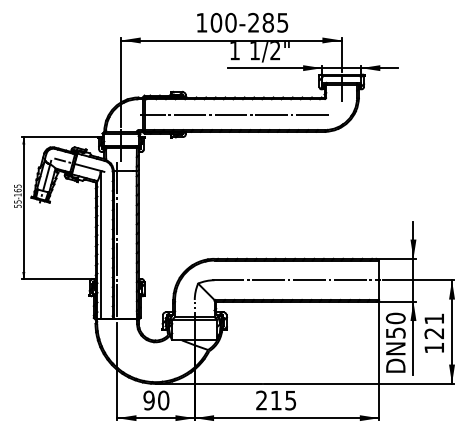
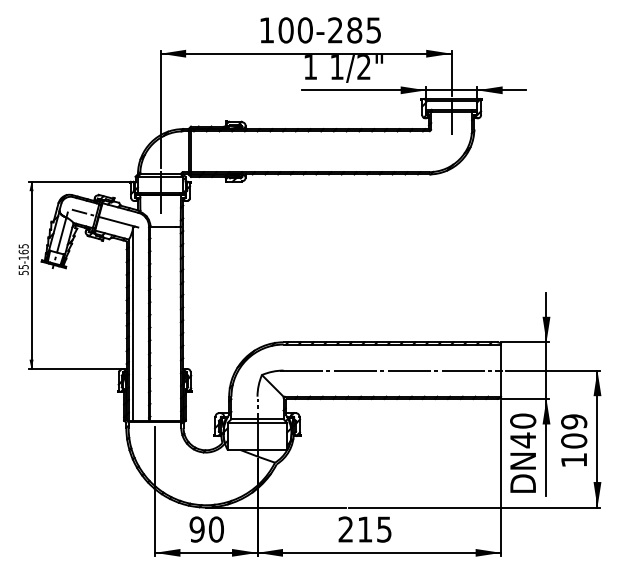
line: (234, 114) -> (309, 151), removed
line: (116, 240) -> (154, 318), removed
text: (434, 326) -> (574, 431), 121 -> 109
text: (396, 333) -> (523, 440), DN50 -> DN40

